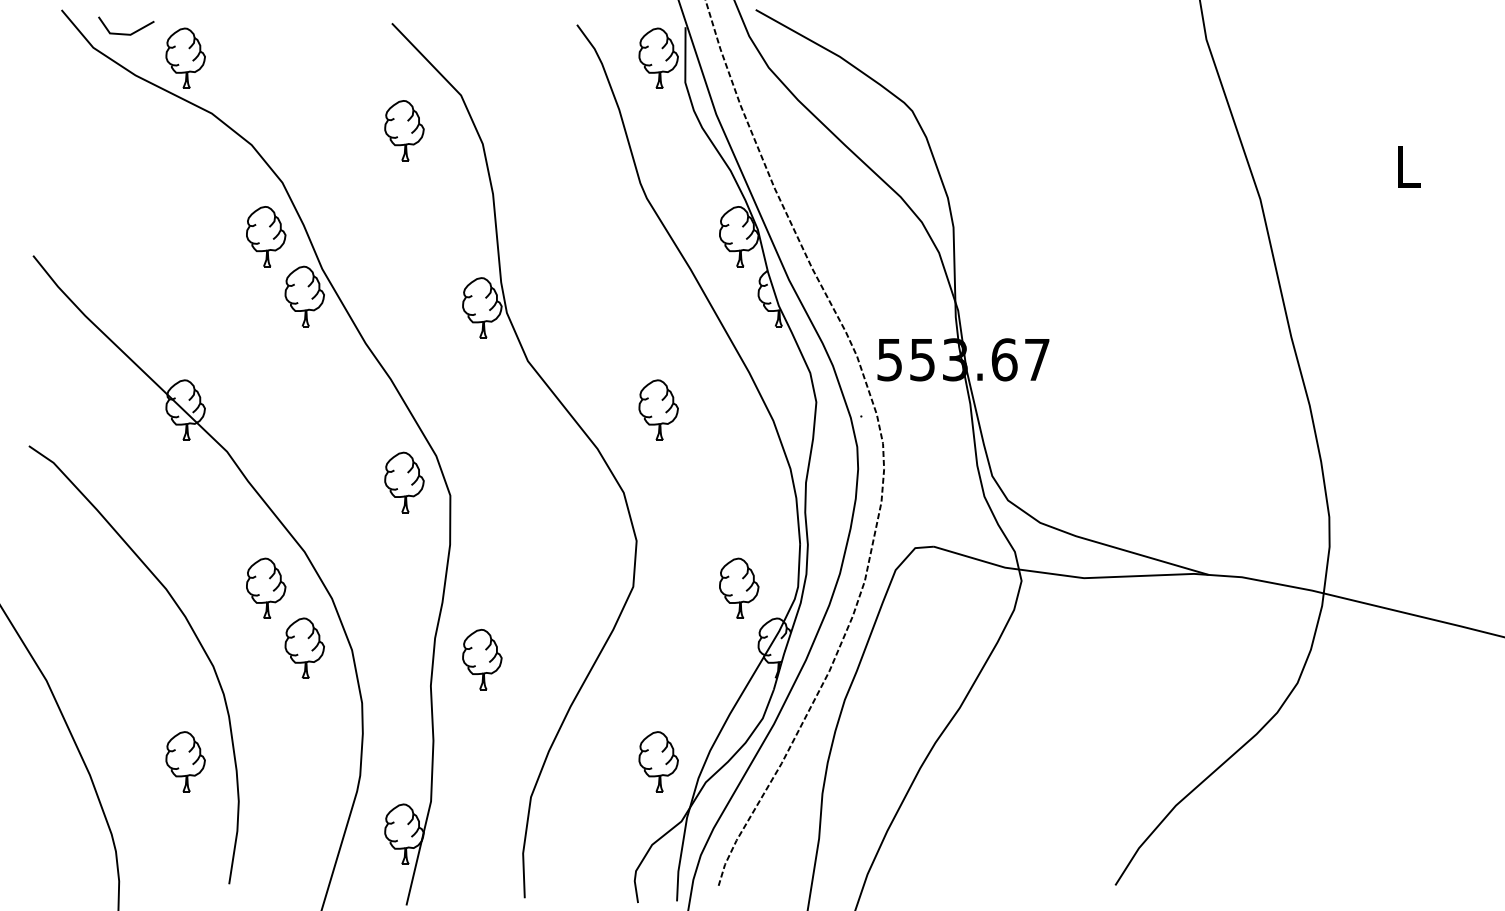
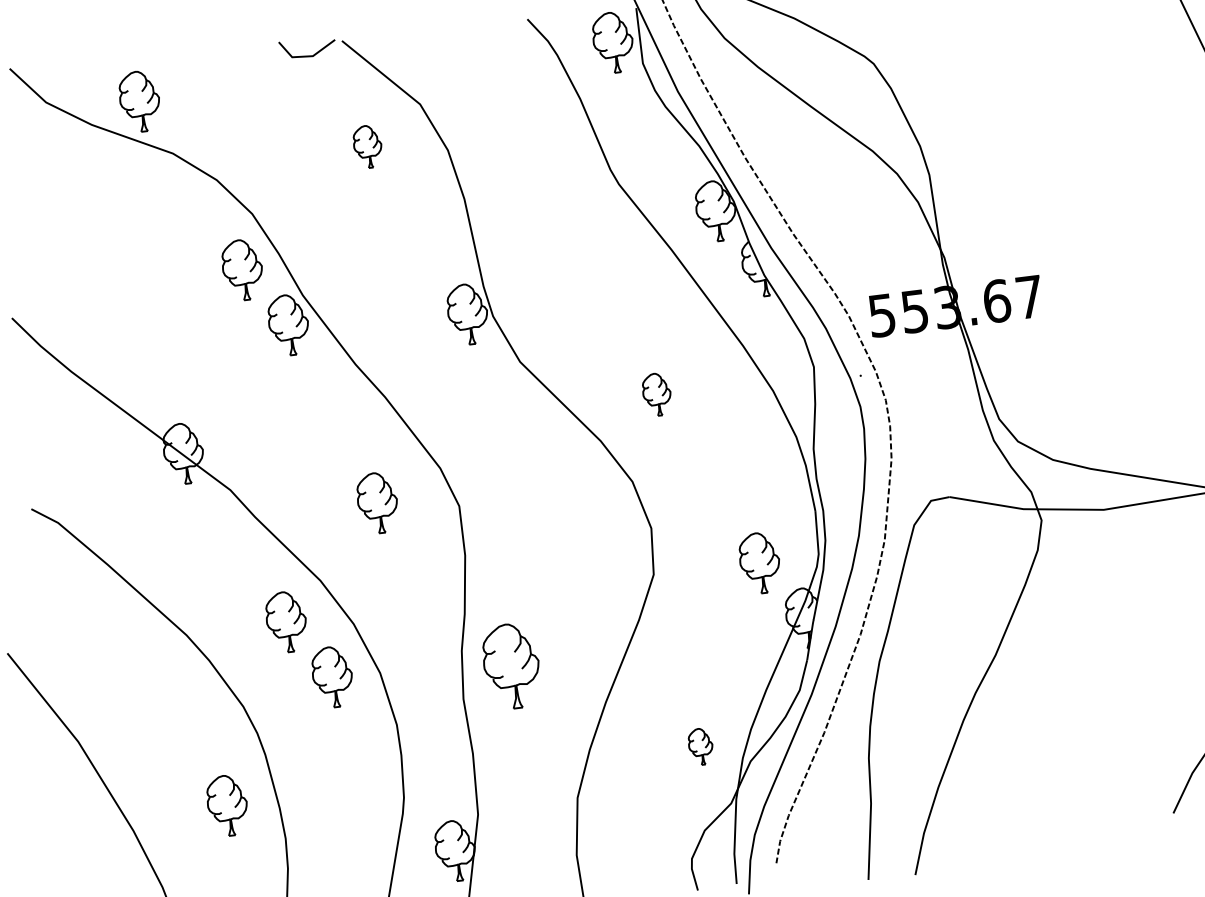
line: (126, 33) -> (308, 55), moved
part: (404, 130) -> (367, 146), size x0.7
part: (658, 409) -> (656, 394), size x0.7
part: (404, 482) -> (377, 503), moved
part: (482, 659) -> (511, 666), size x1.4
part: (658, 761) -> (700, 746), size x0.6

